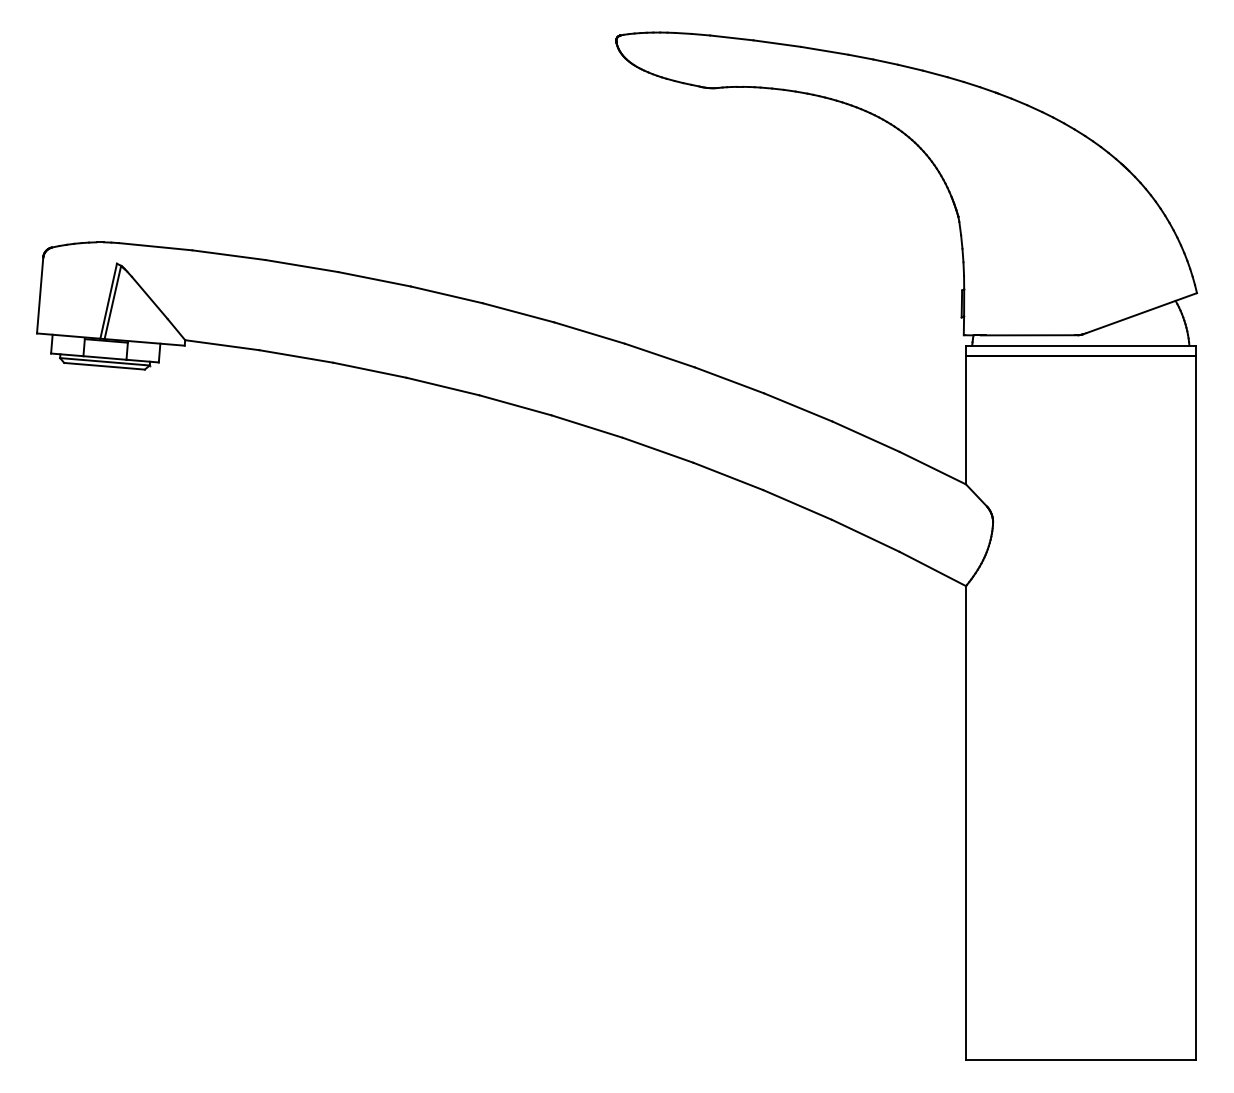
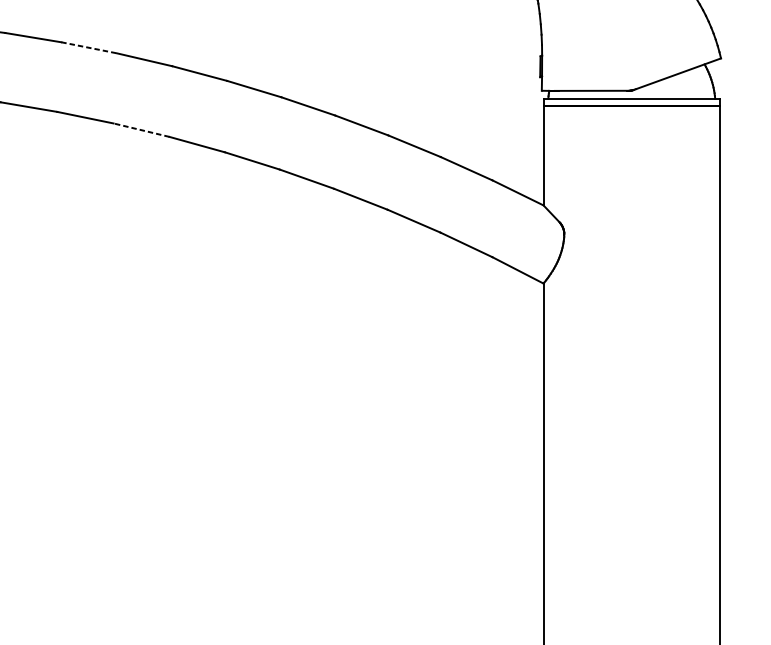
line: (374, 279) -> (89, 47), solid -> dashed
line: (442, 386) -> (141, 130), solid -> dashed

